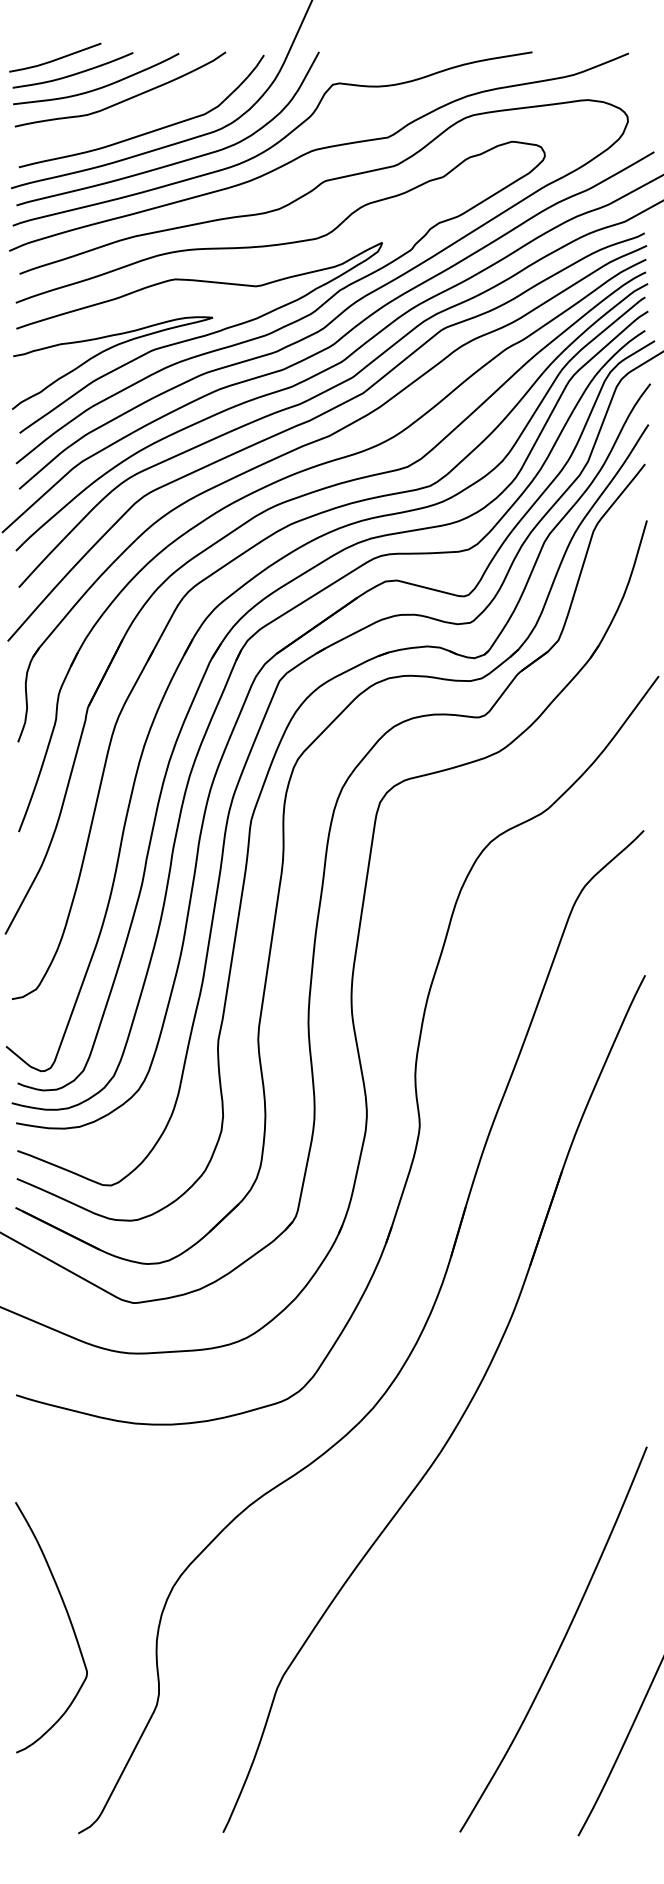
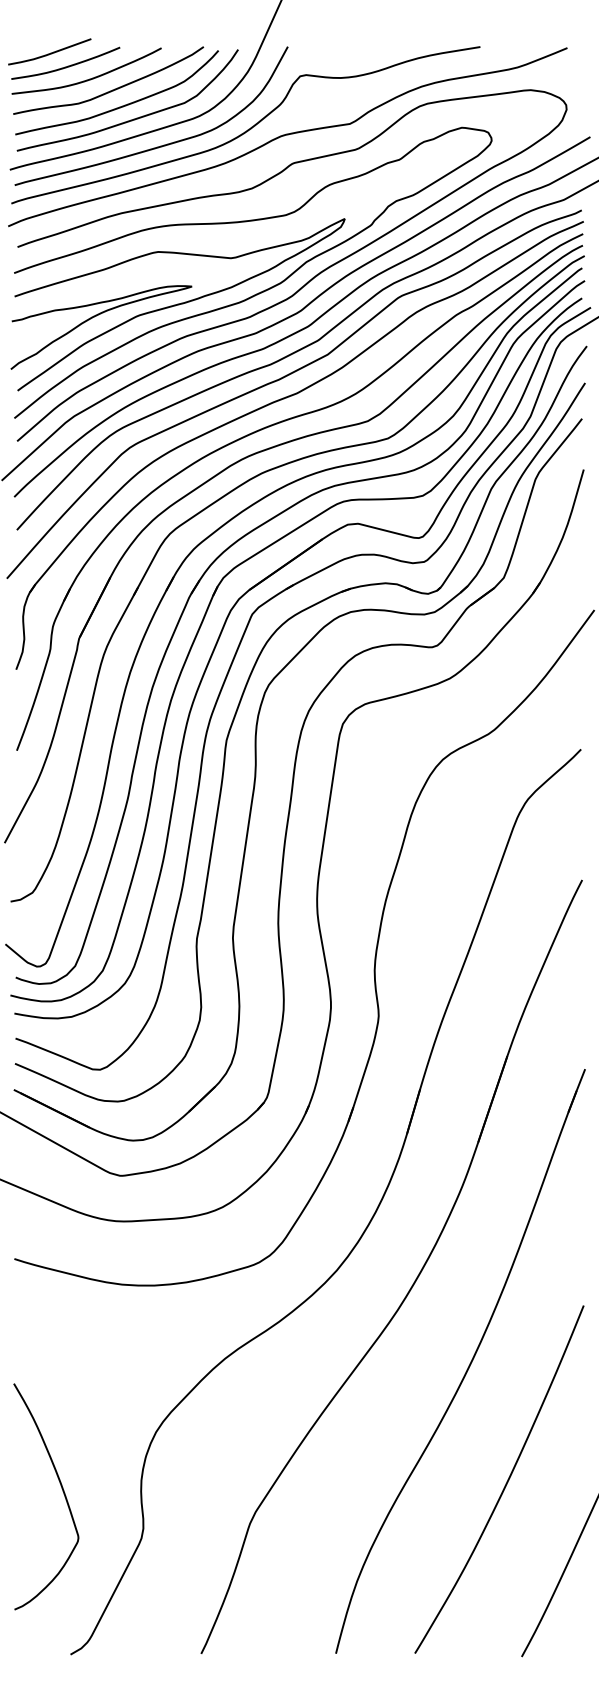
curve: (135, 117) -> (122, 105), added
part: (519, 1513) -> (468, 1365), added
curve: (69, 1621) -> (62, 1491), moved

